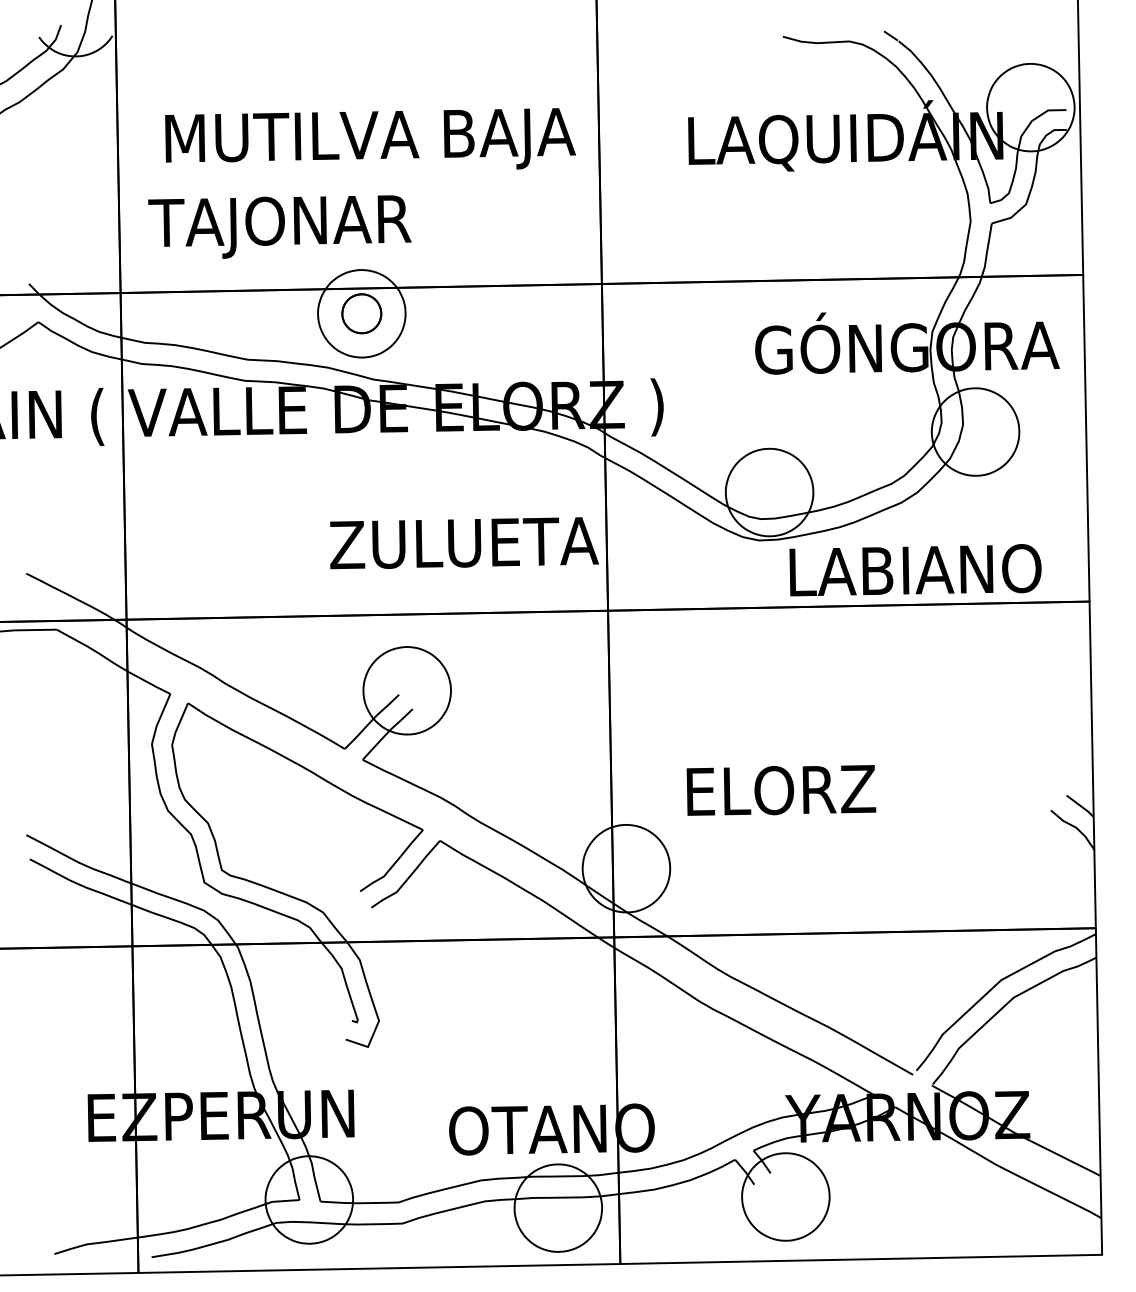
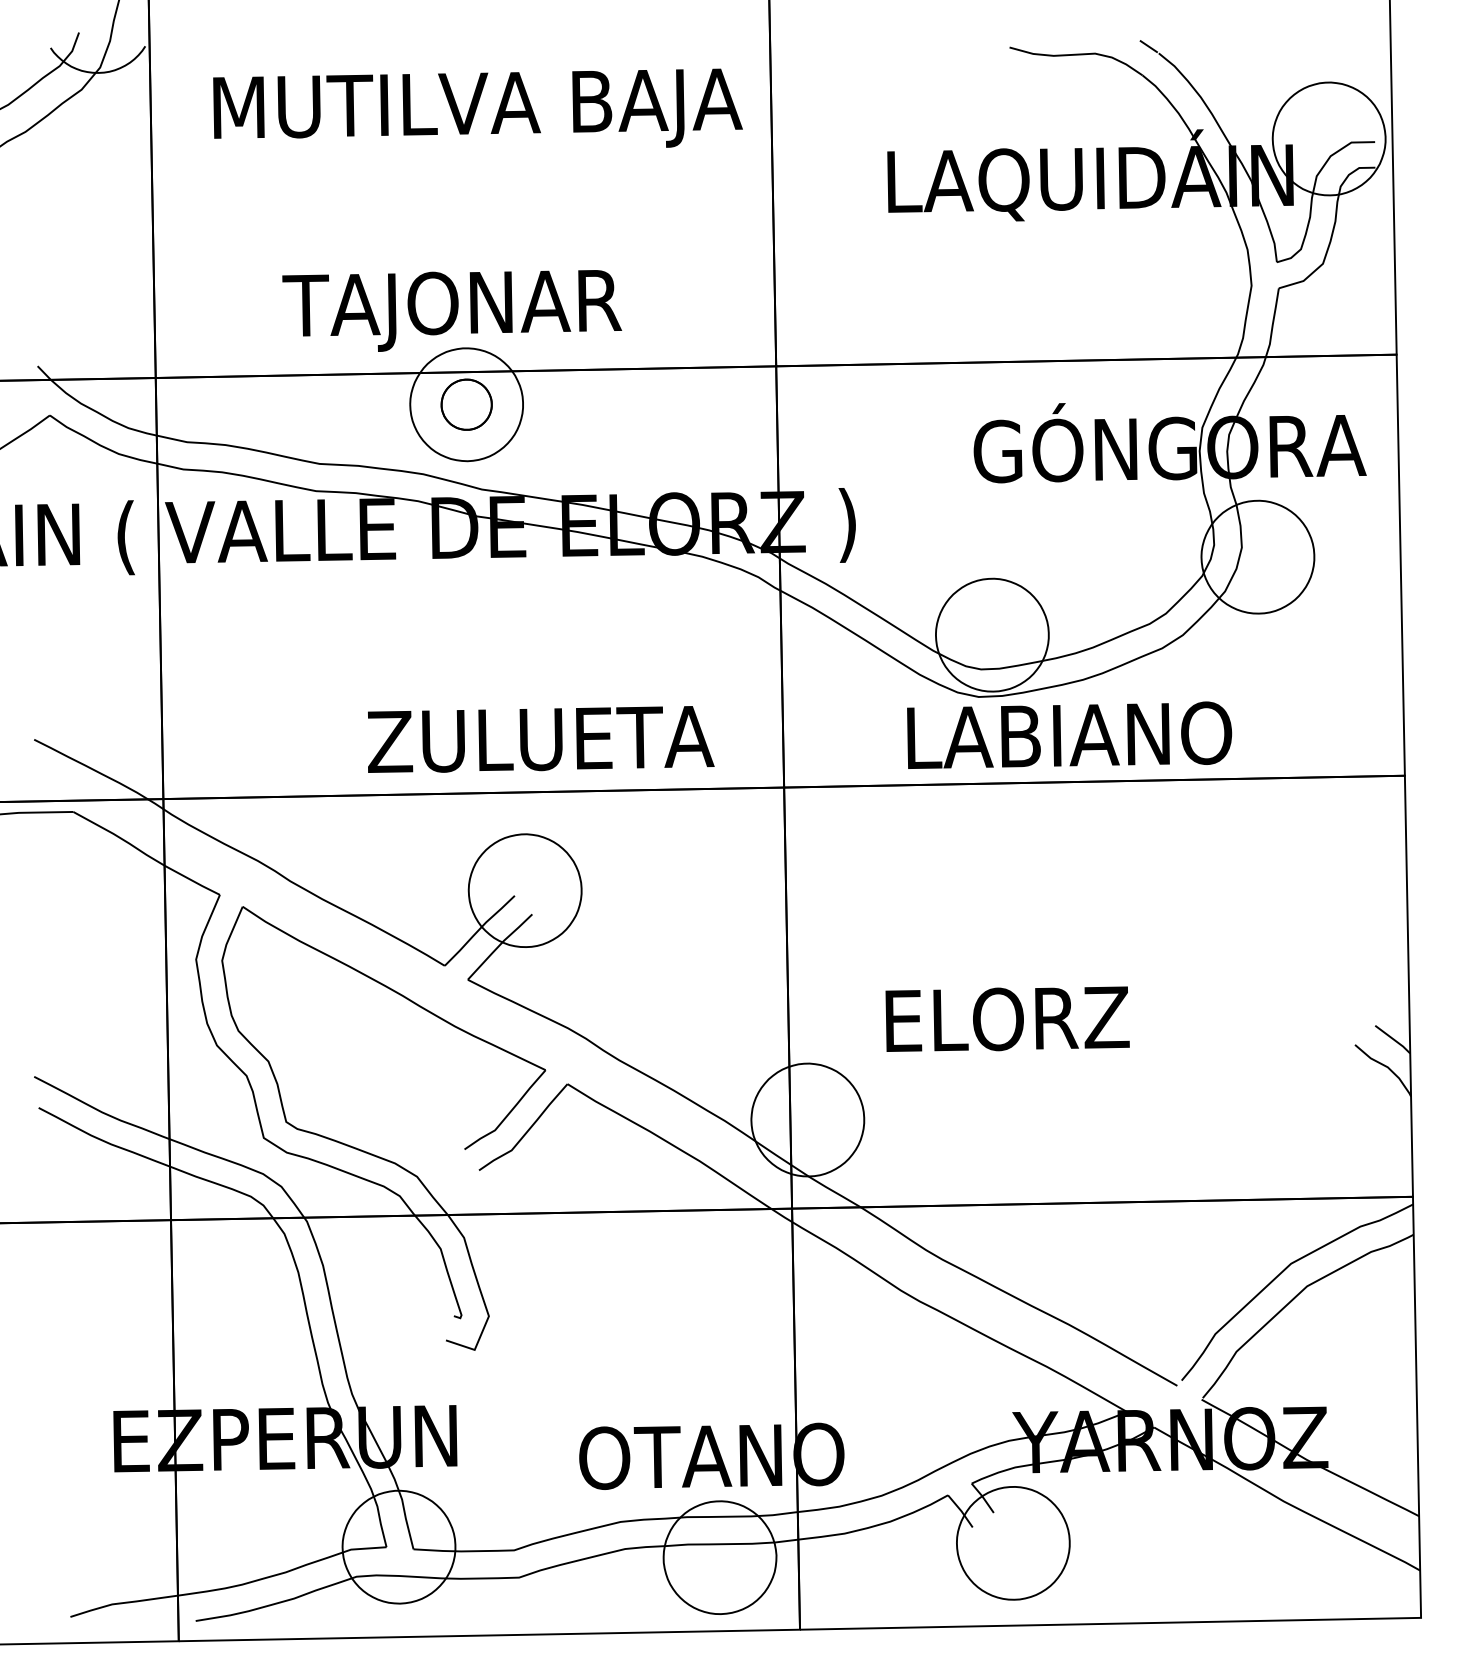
text: (370, 138) -> (477, 107), moved
text: (280, 226) -> (452, 310), moved
text: (464, 543) -> (541, 739), moved
text: (915, 569) -> (1069, 734), moved

